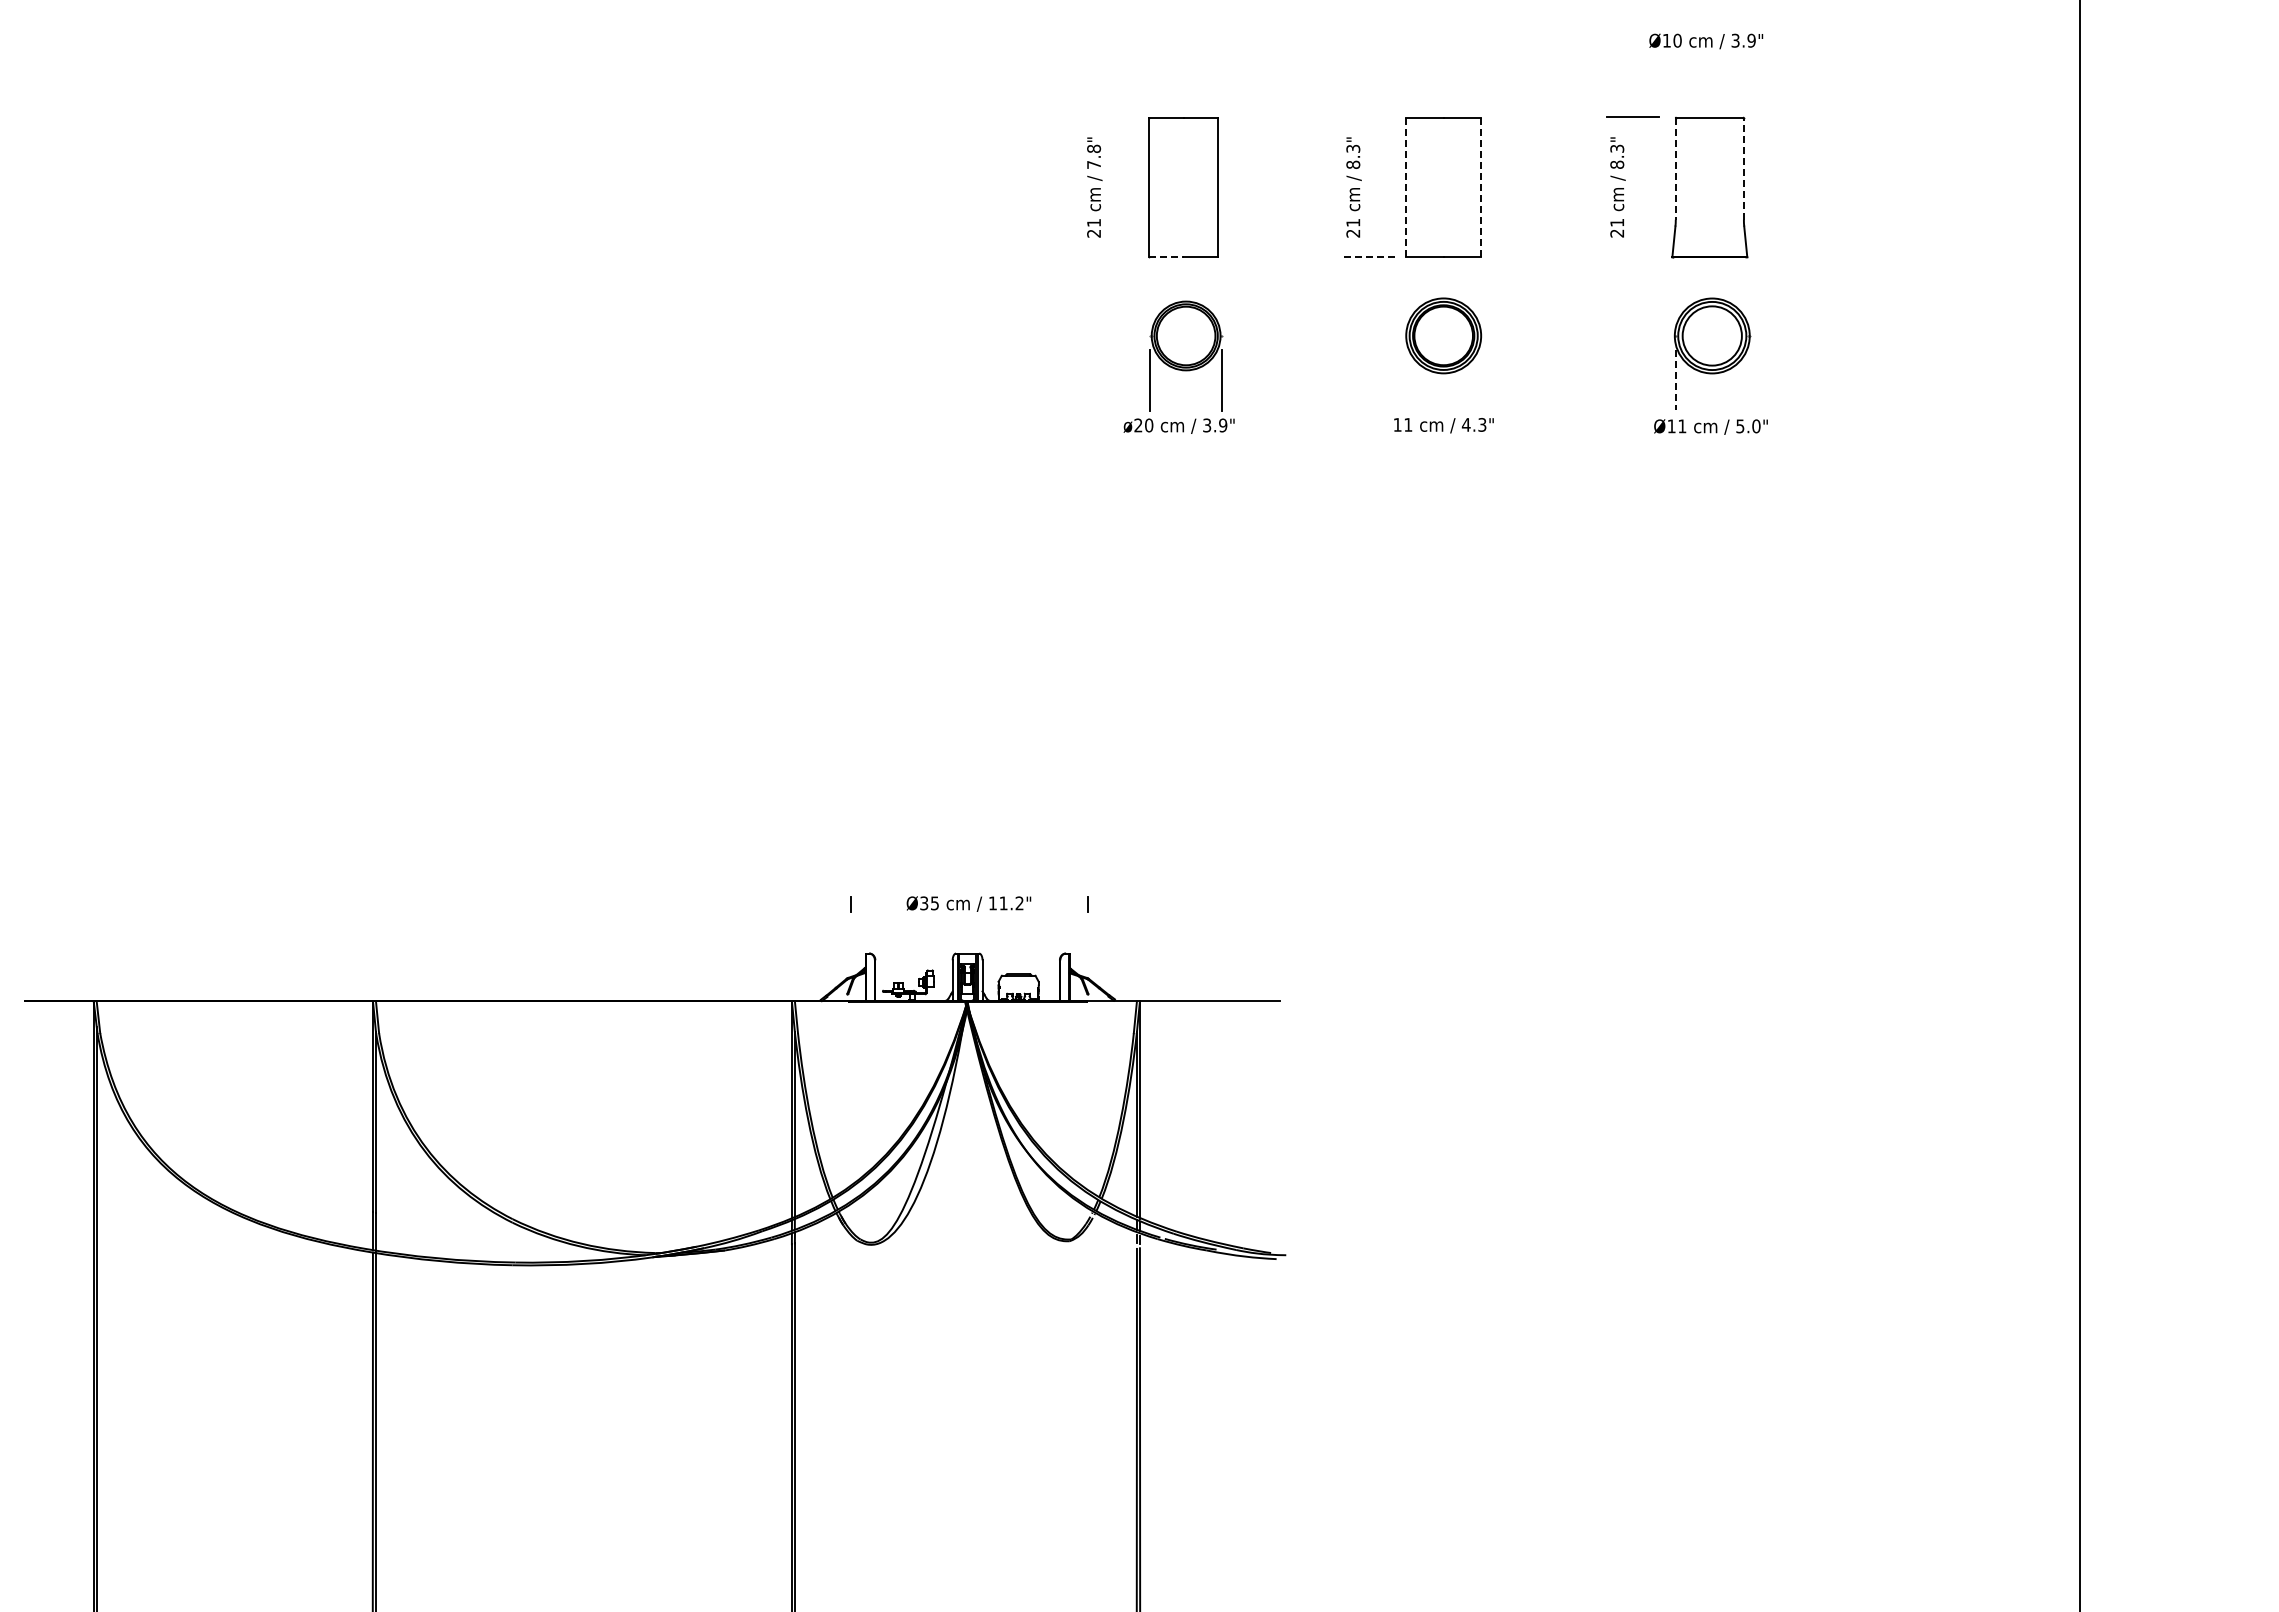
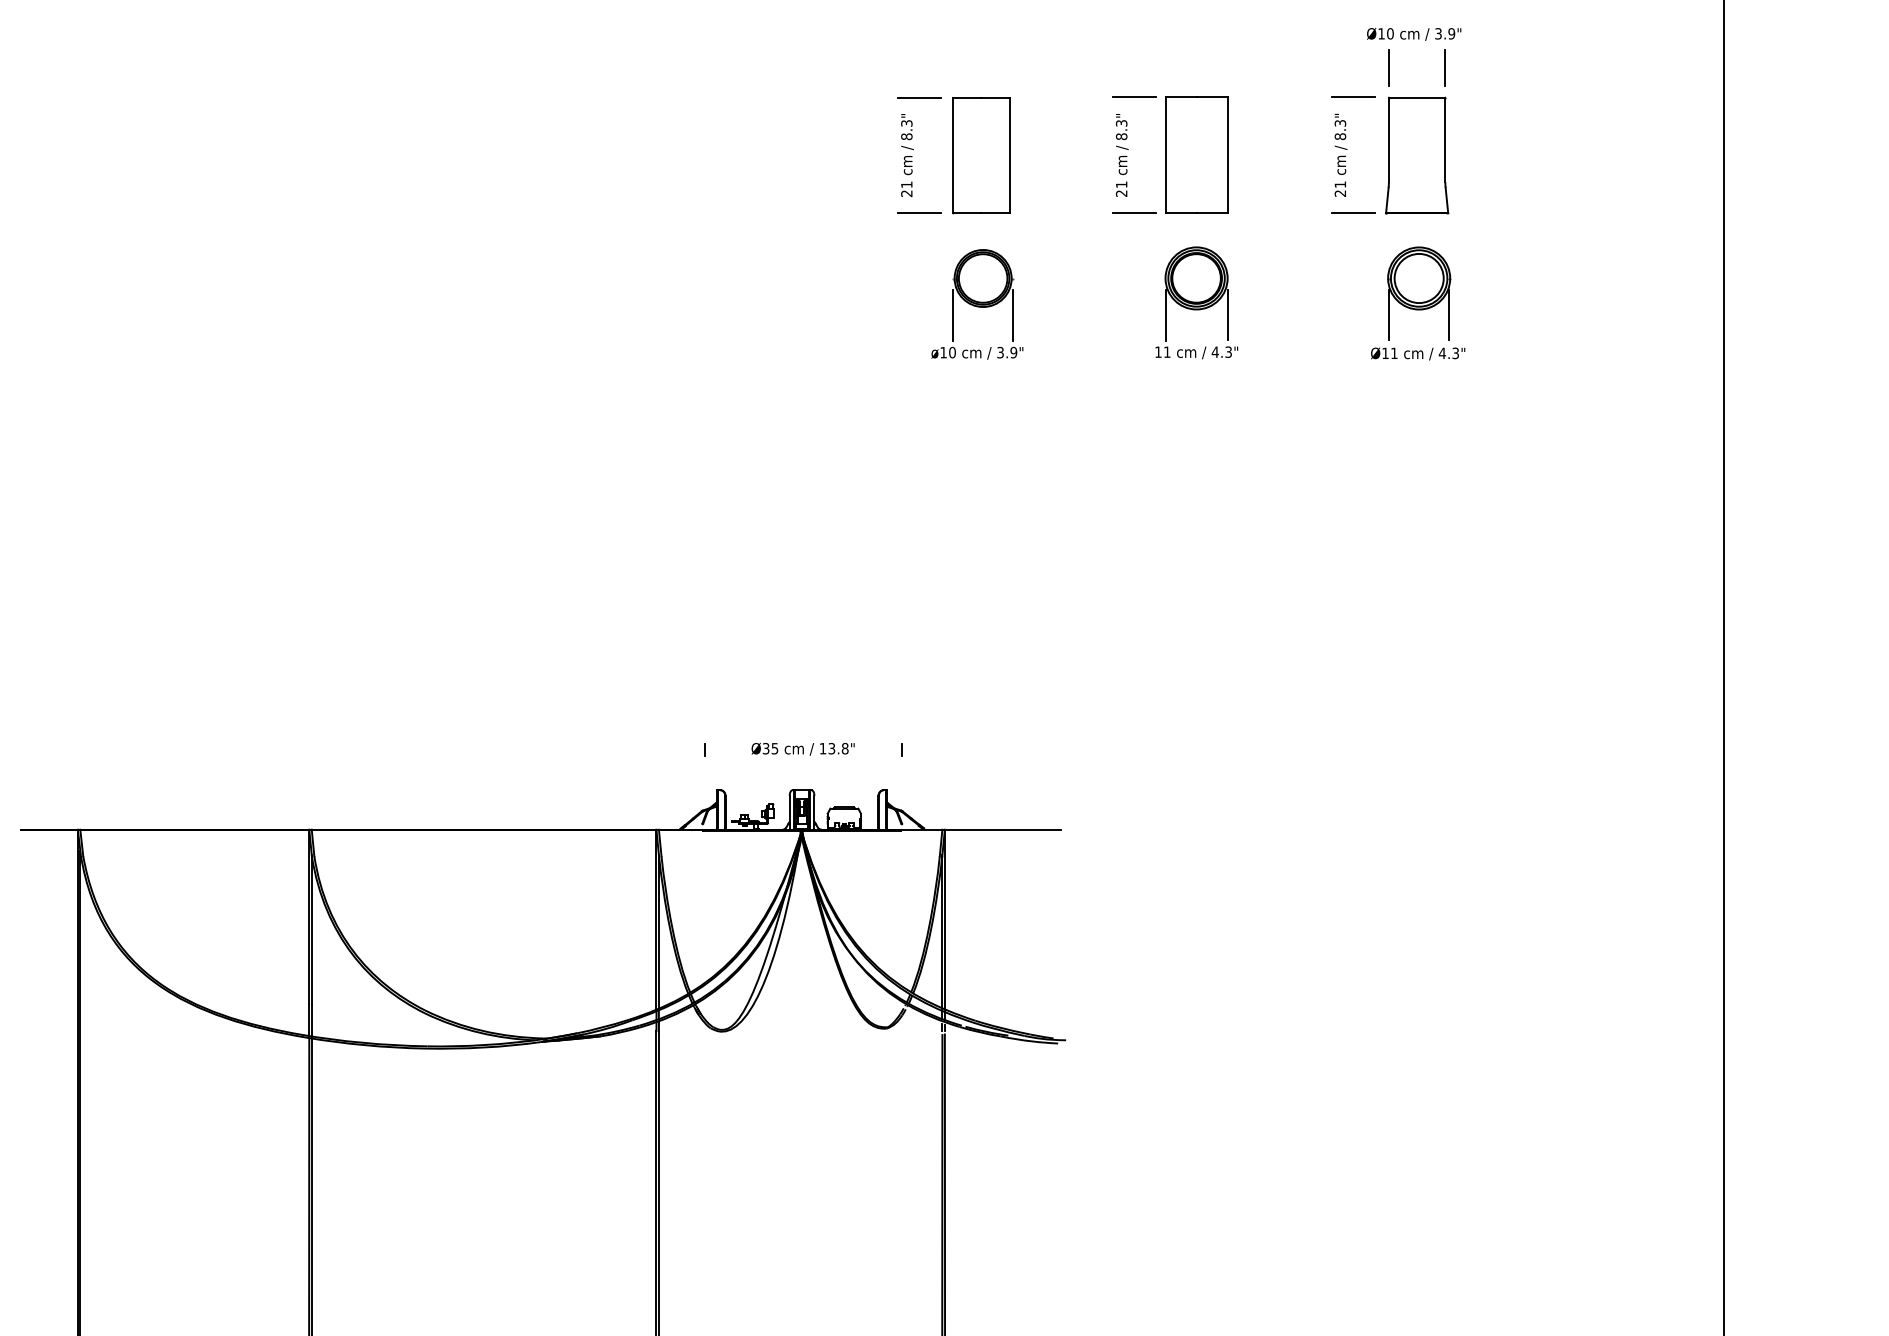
line: (1676, 81) -> (1389, 67), added
line: (1743, 81) -> (1445, 67), added
line: (1109, 117) -> (919, 97), added
line: (1368, 117) -> (1134, 97), added
text: (1094, 156) -> (907, 129), 7.8" -> 8.3"
line: (1675, 169) -> (1388, 140), dashed -> solid
line: (1743, 169) -> (1445, 140), dashed -> solid
line: (1406, 187) -> (1165, 155), dashed -> solid
line: (1481, 187) -> (1227, 155), dashed -> solid
line: (1109, 257) -> (919, 213), added
line: (1166, 257) -> (966, 213), dashed -> solid
line: (1368, 257) -> (1134, 213), dashed -> solid
line: (1632, 257) -> (1353, 213), added
line: (1481, 379) -> (1227, 314), added
line: (1748, 379) -> (1449, 314), added
line: (1406, 380) -> (1165, 315), added
line: (1676, 380) -> (1389, 315), dashed -> solid
text: (1138, 425) -> (943, 352), ø20 -> ø10
text: (1748, 426) -> (1449, 353), 5.0" -> 4.3"
text: (1011, 903) -> (838, 748), 11.2" -> 13.8"

